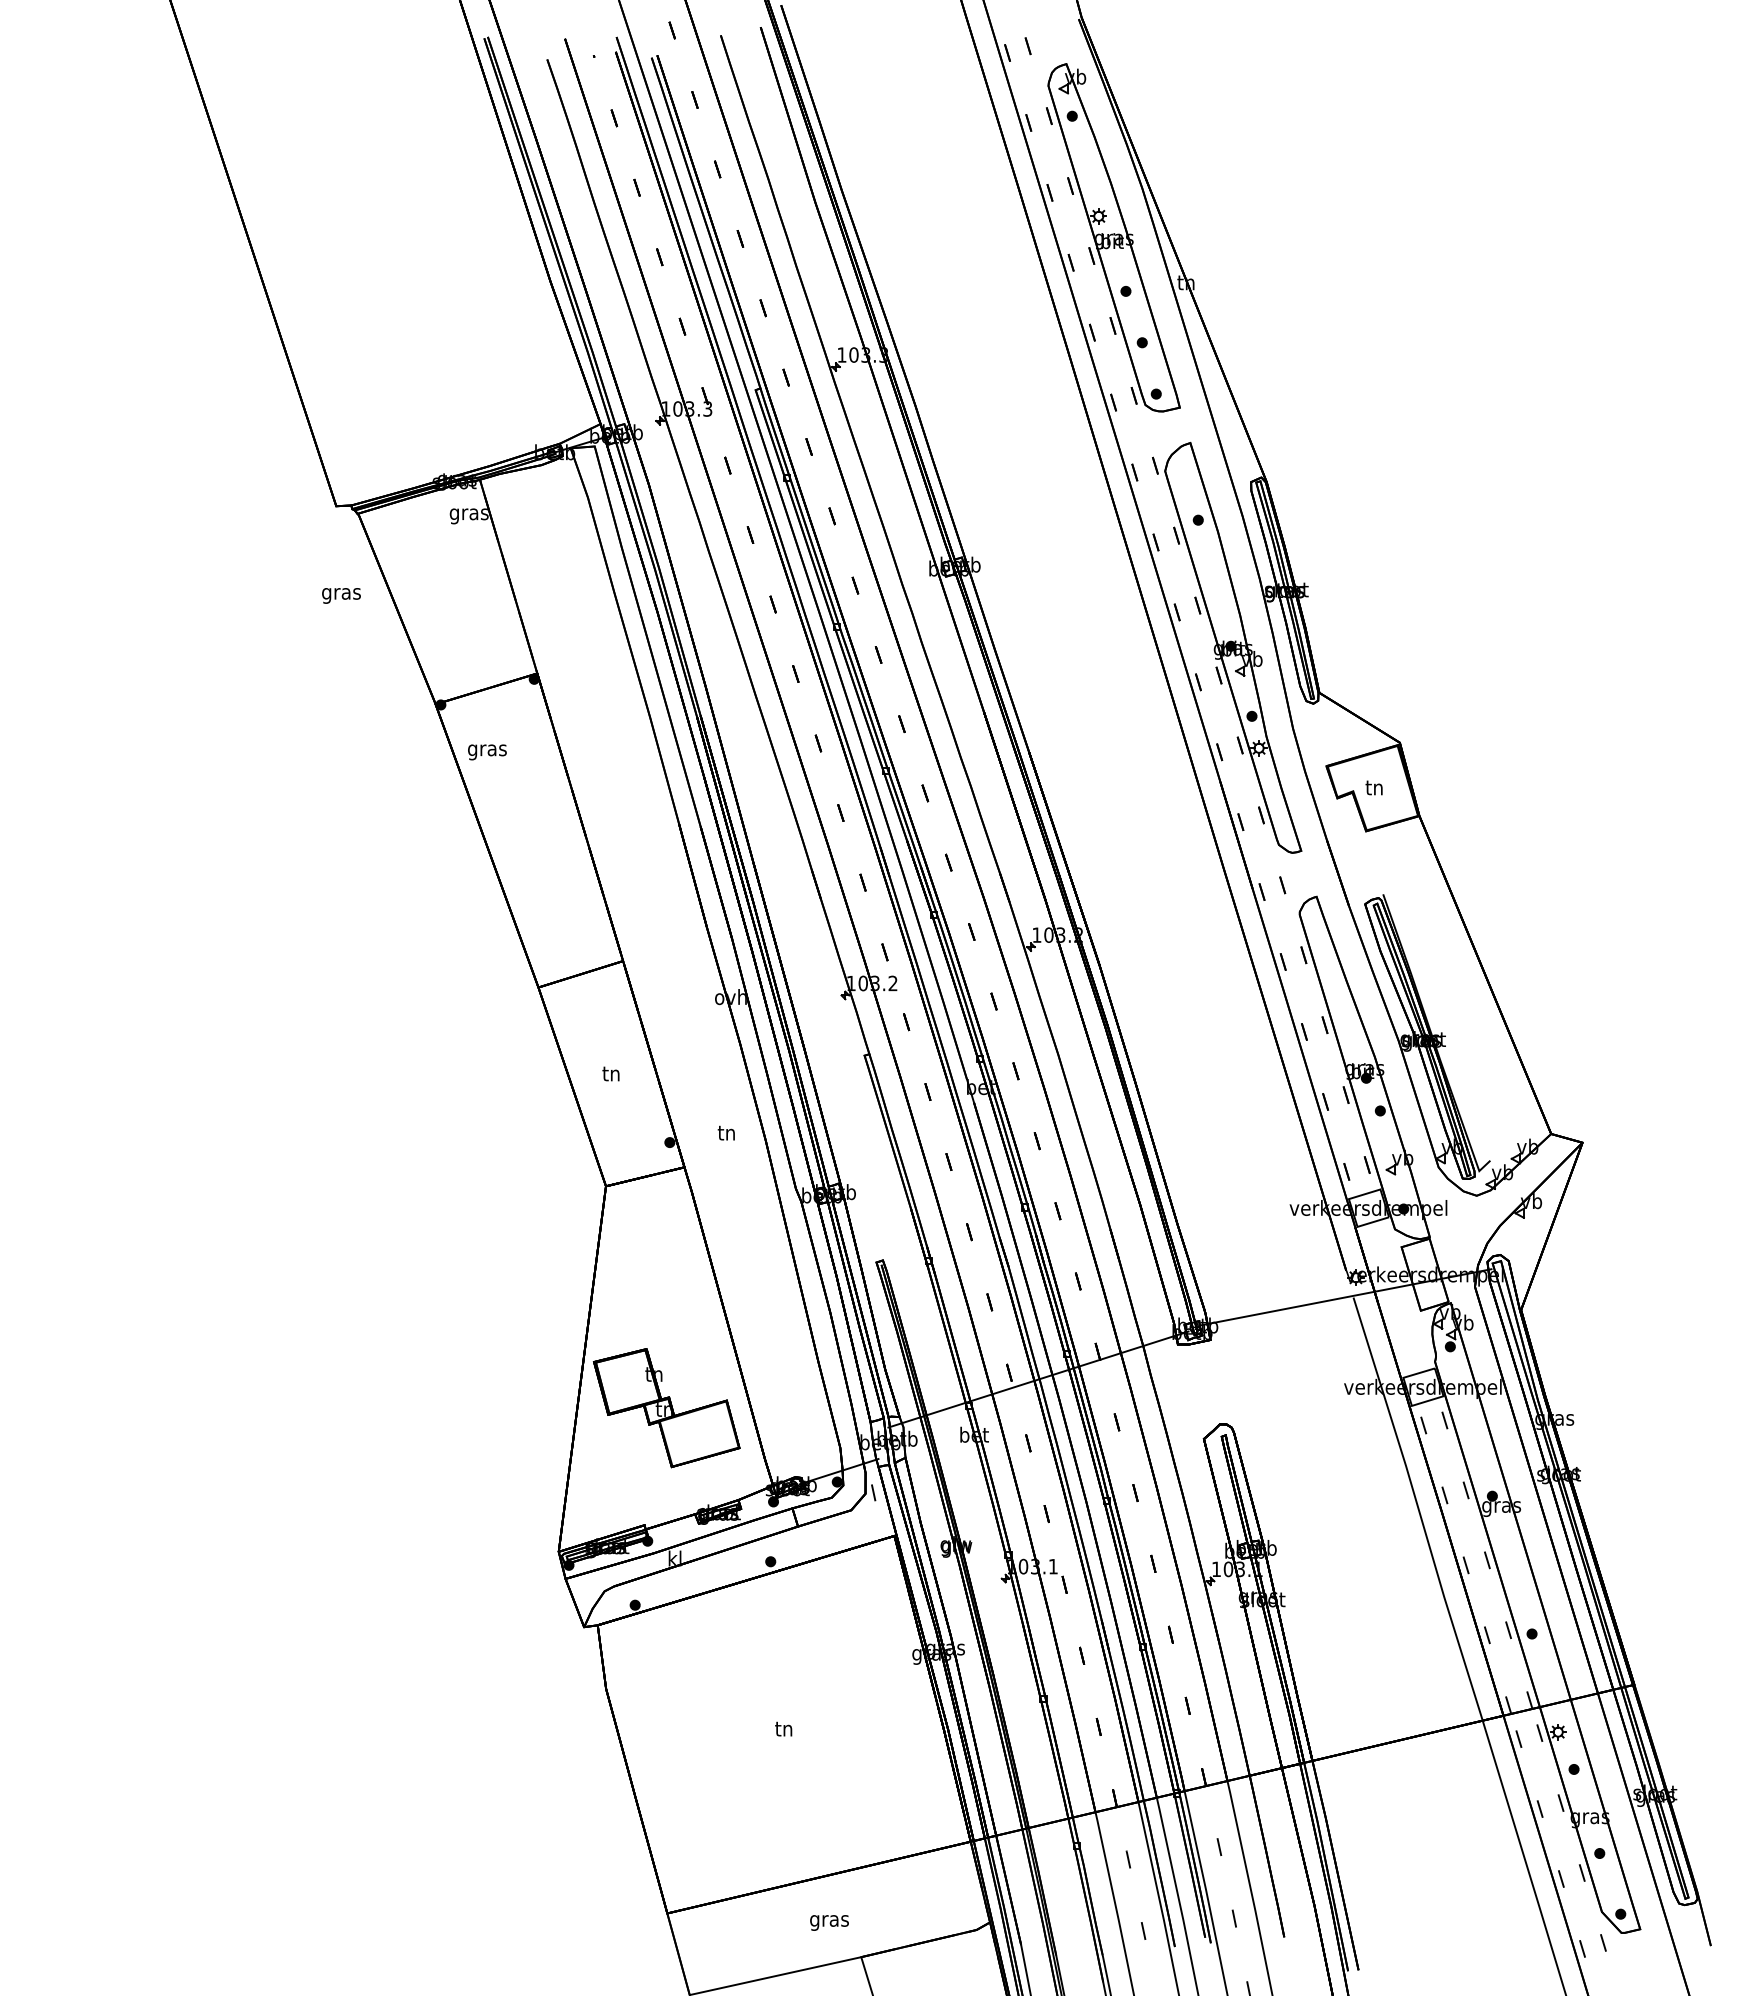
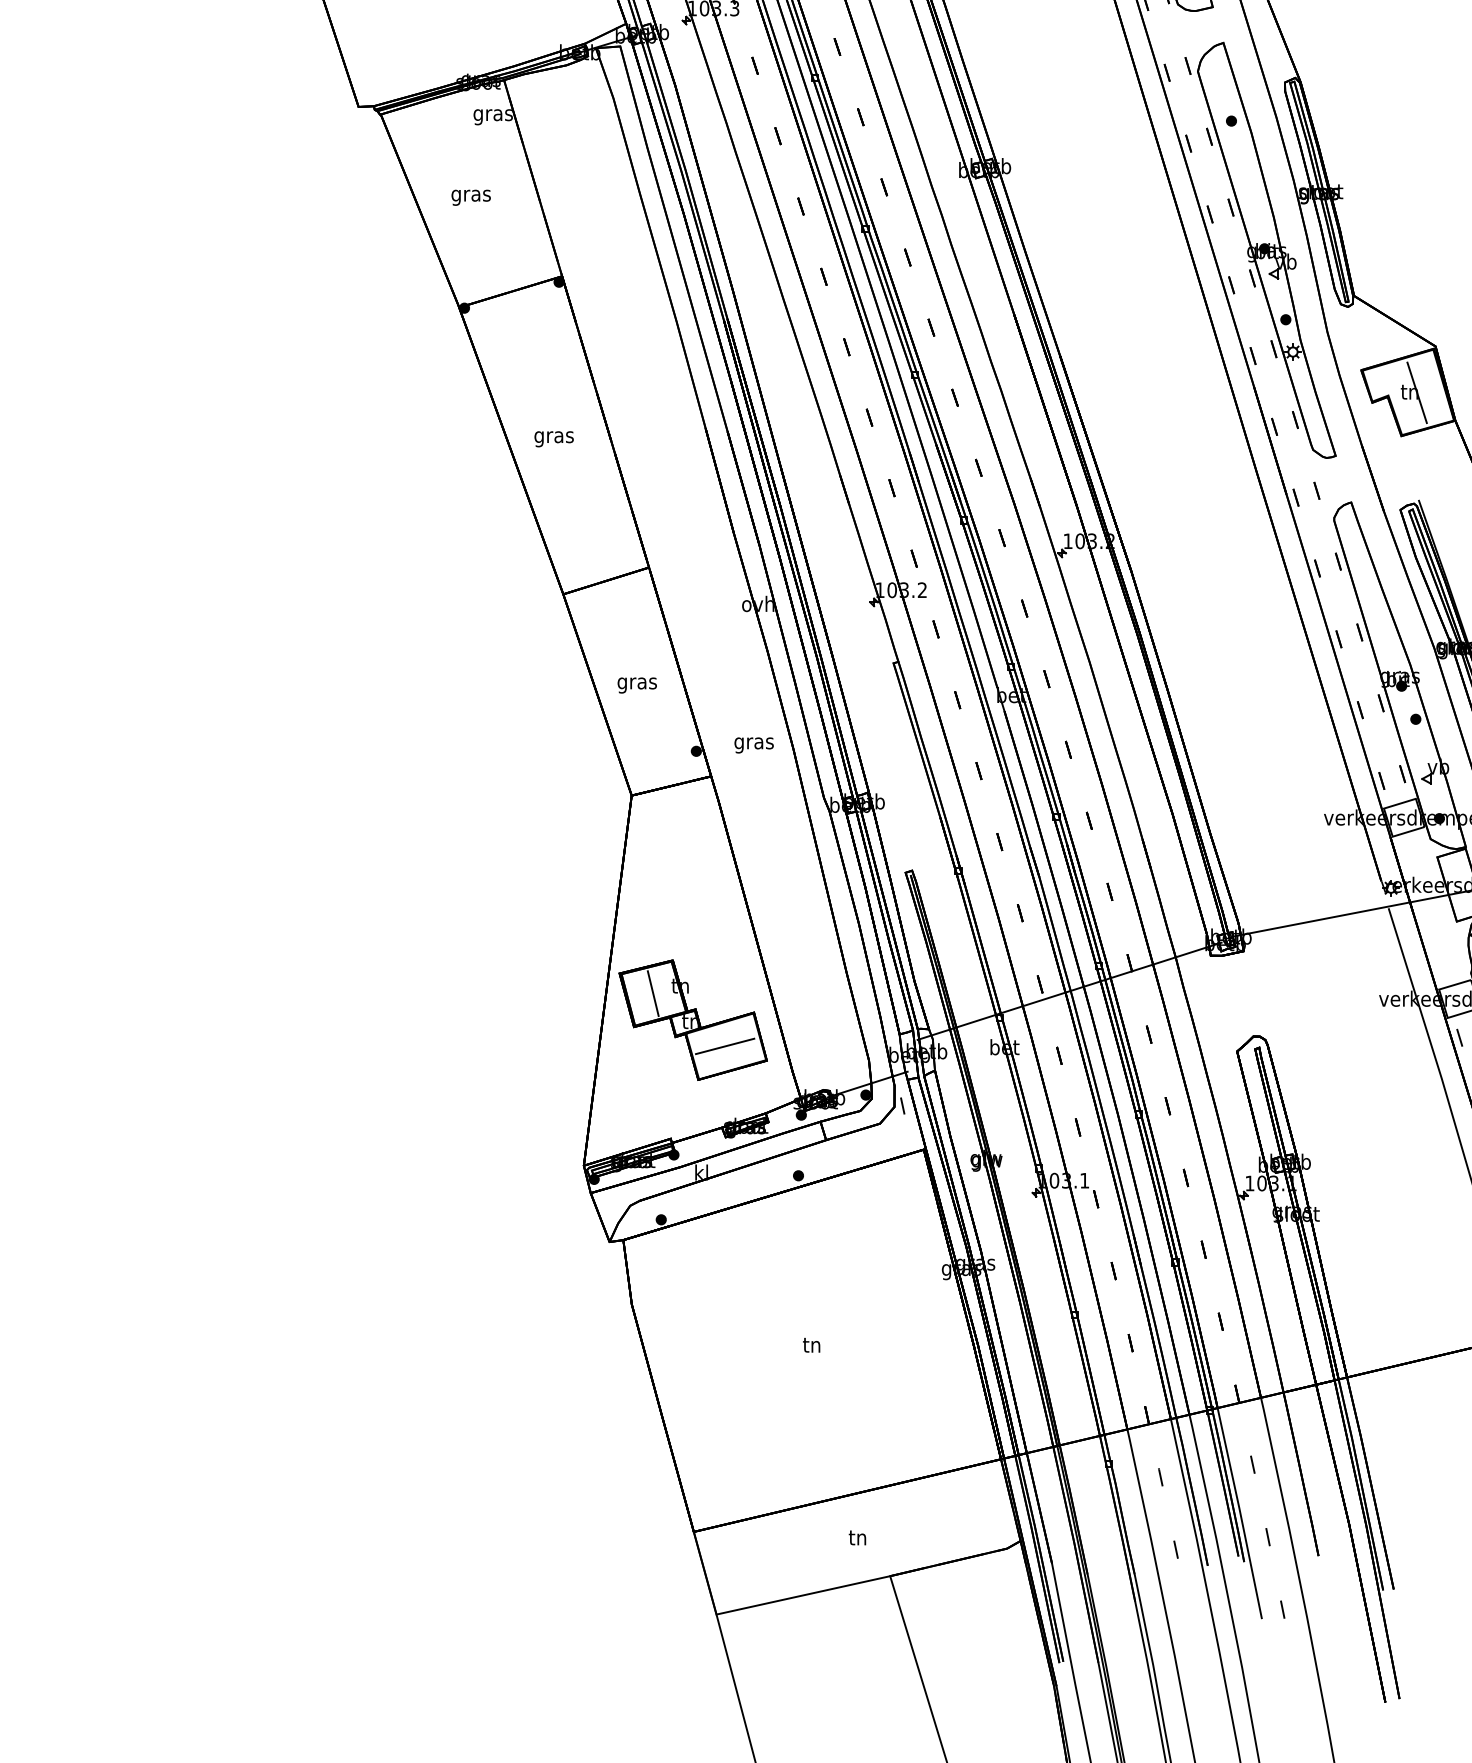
text: (341, 595) -> (471, 197), moved
text: (487, 752) -> (554, 439), moved
line: (1381, 788) -> (1416, 392), added
text: (611, 1075) -> (637, 683), tn -> gras
text: (726, 1134) -> (753, 743), tn -> gras
line: (626, 1381) -> (652, 993), added
line: (698, 1433) -> (725, 1045), added
text: (829, 1921) -> (858, 1540), gras -> tn

